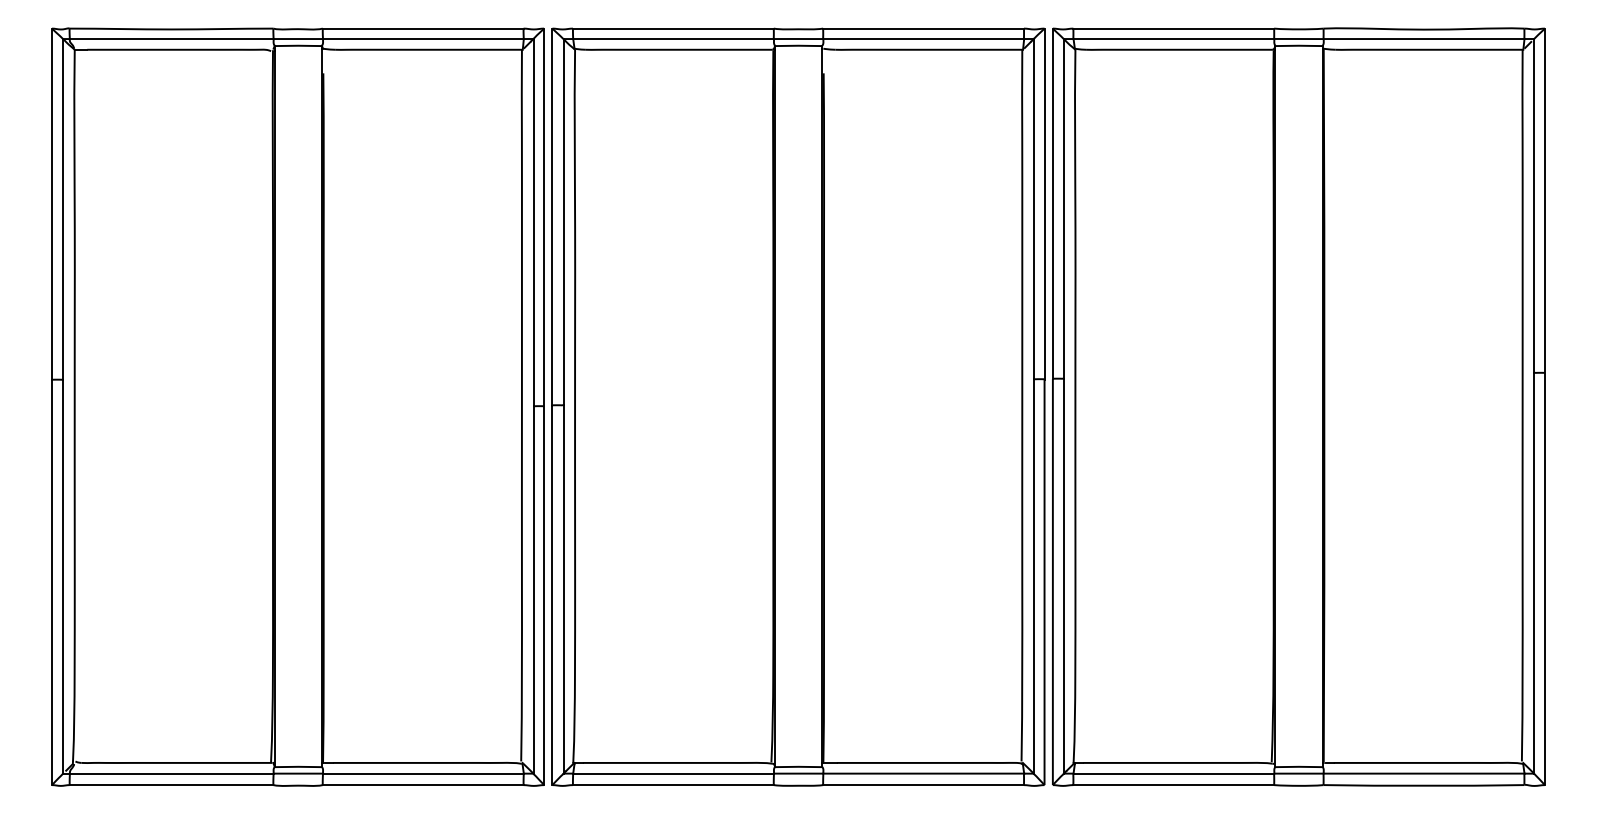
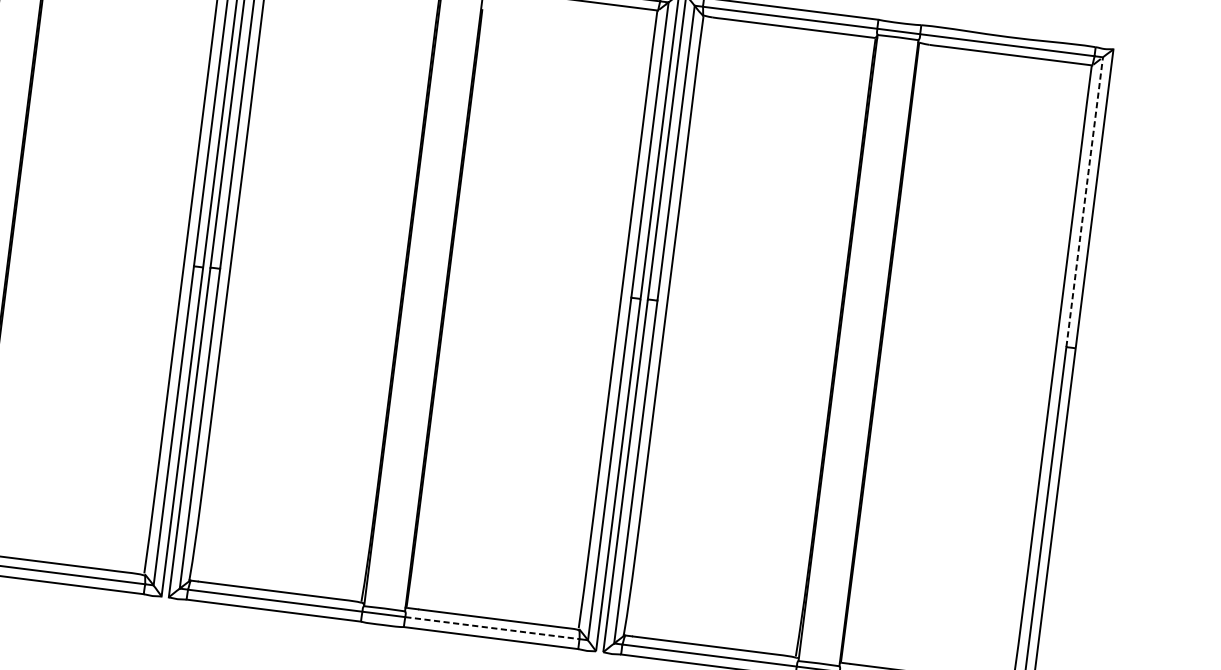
line: (1534, 205) -> (1085, 201), solid -> dashed
line: (924, 773) -> (493, 628), solid -> dashed

